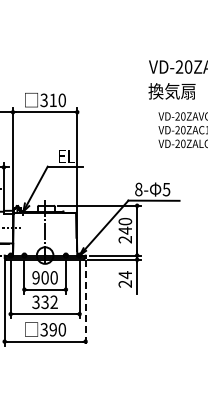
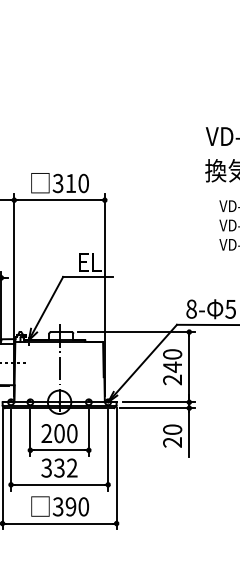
text: (125, 275) -> (172, 430), 24 -> 20
text: (35, 277) -> (45, 433), 900 -> 200
line: (85, 303) -> (116, 469), dashed -> solid

